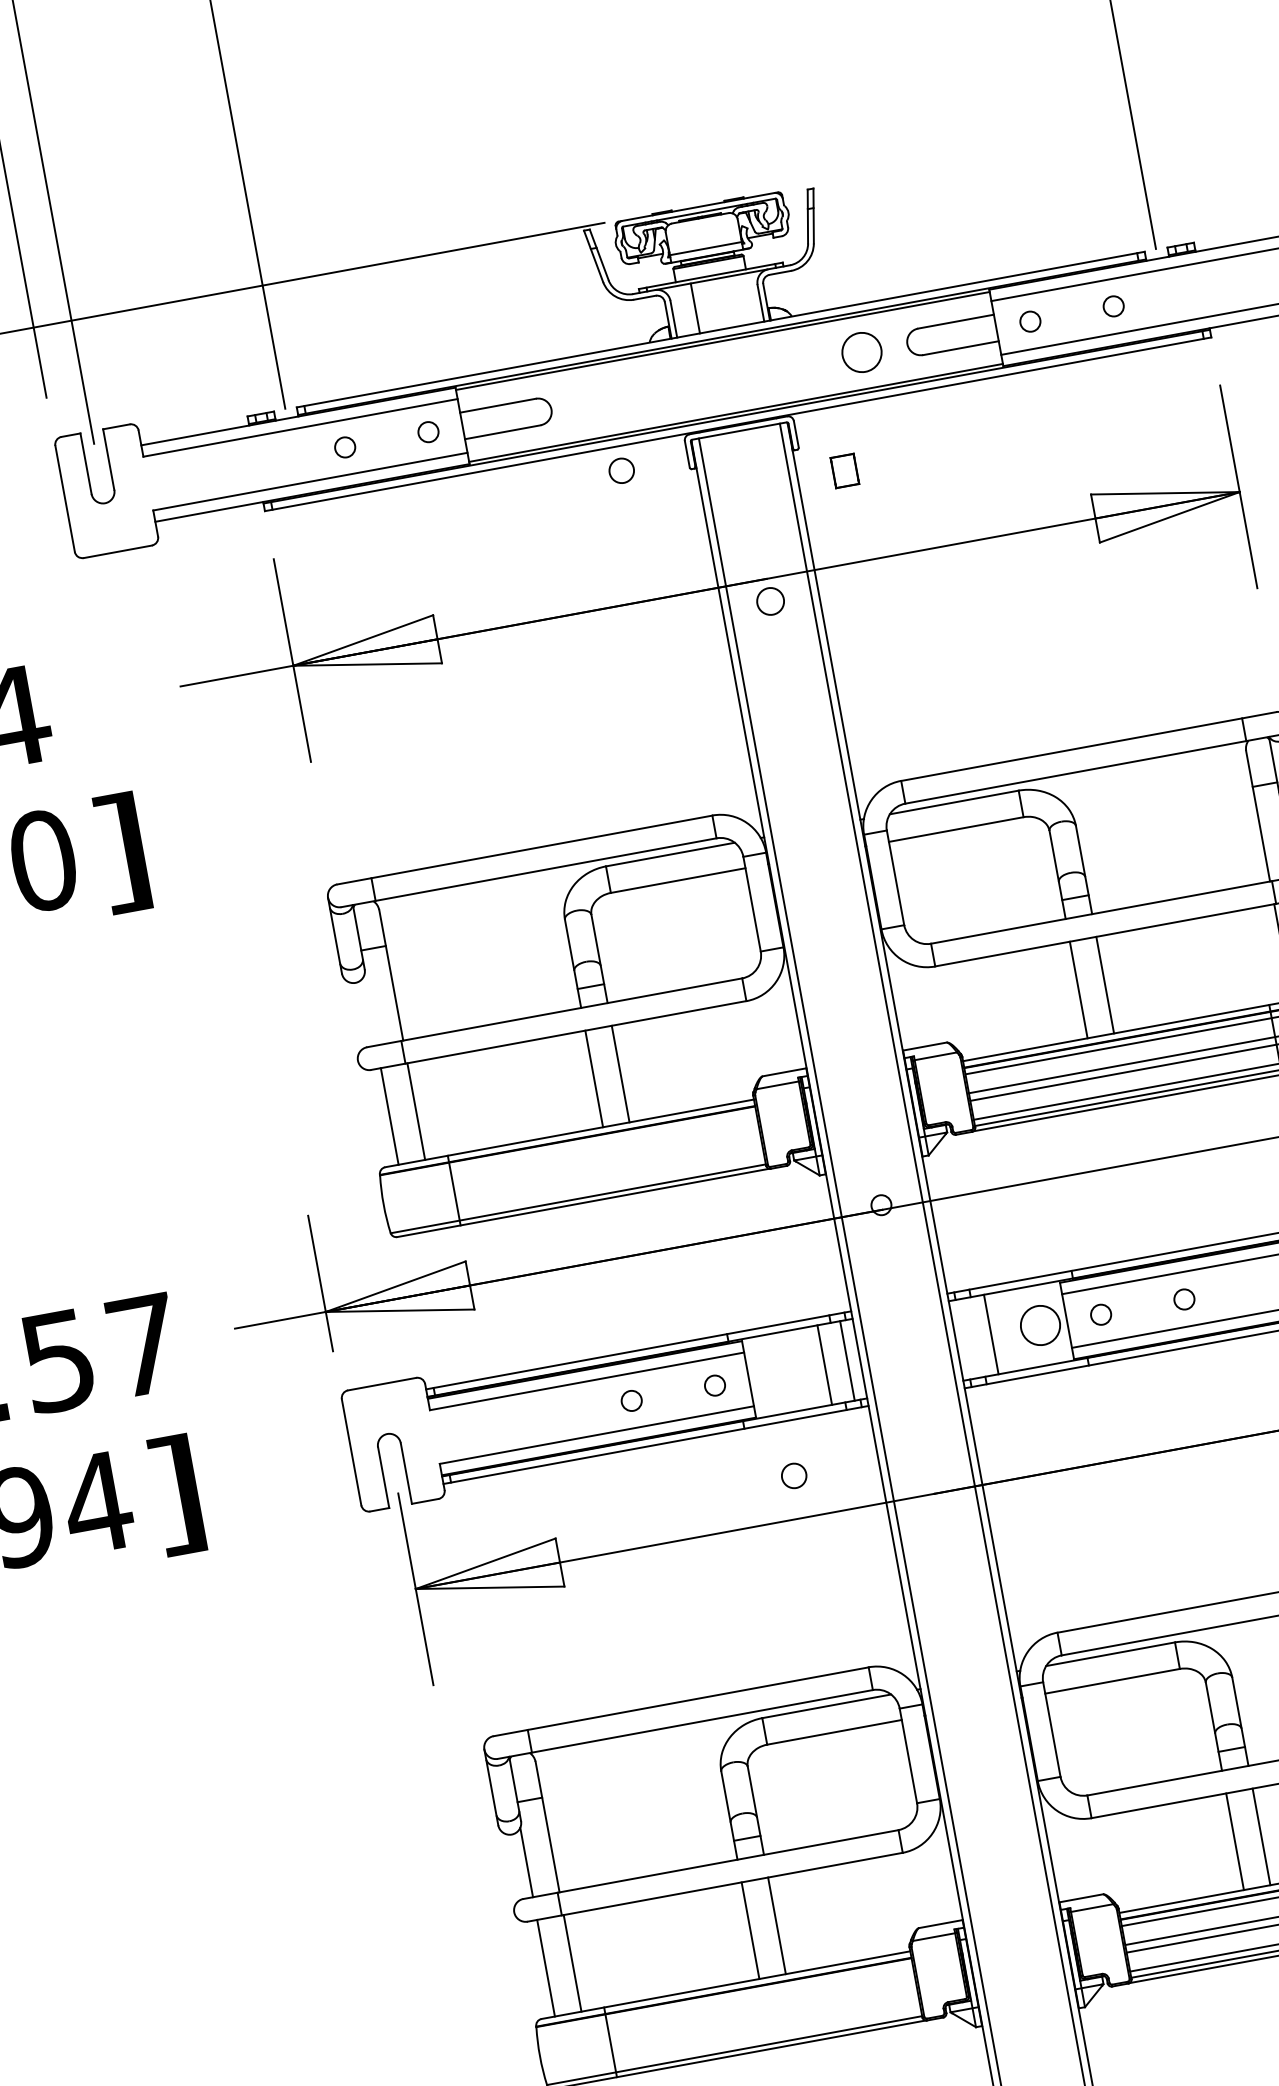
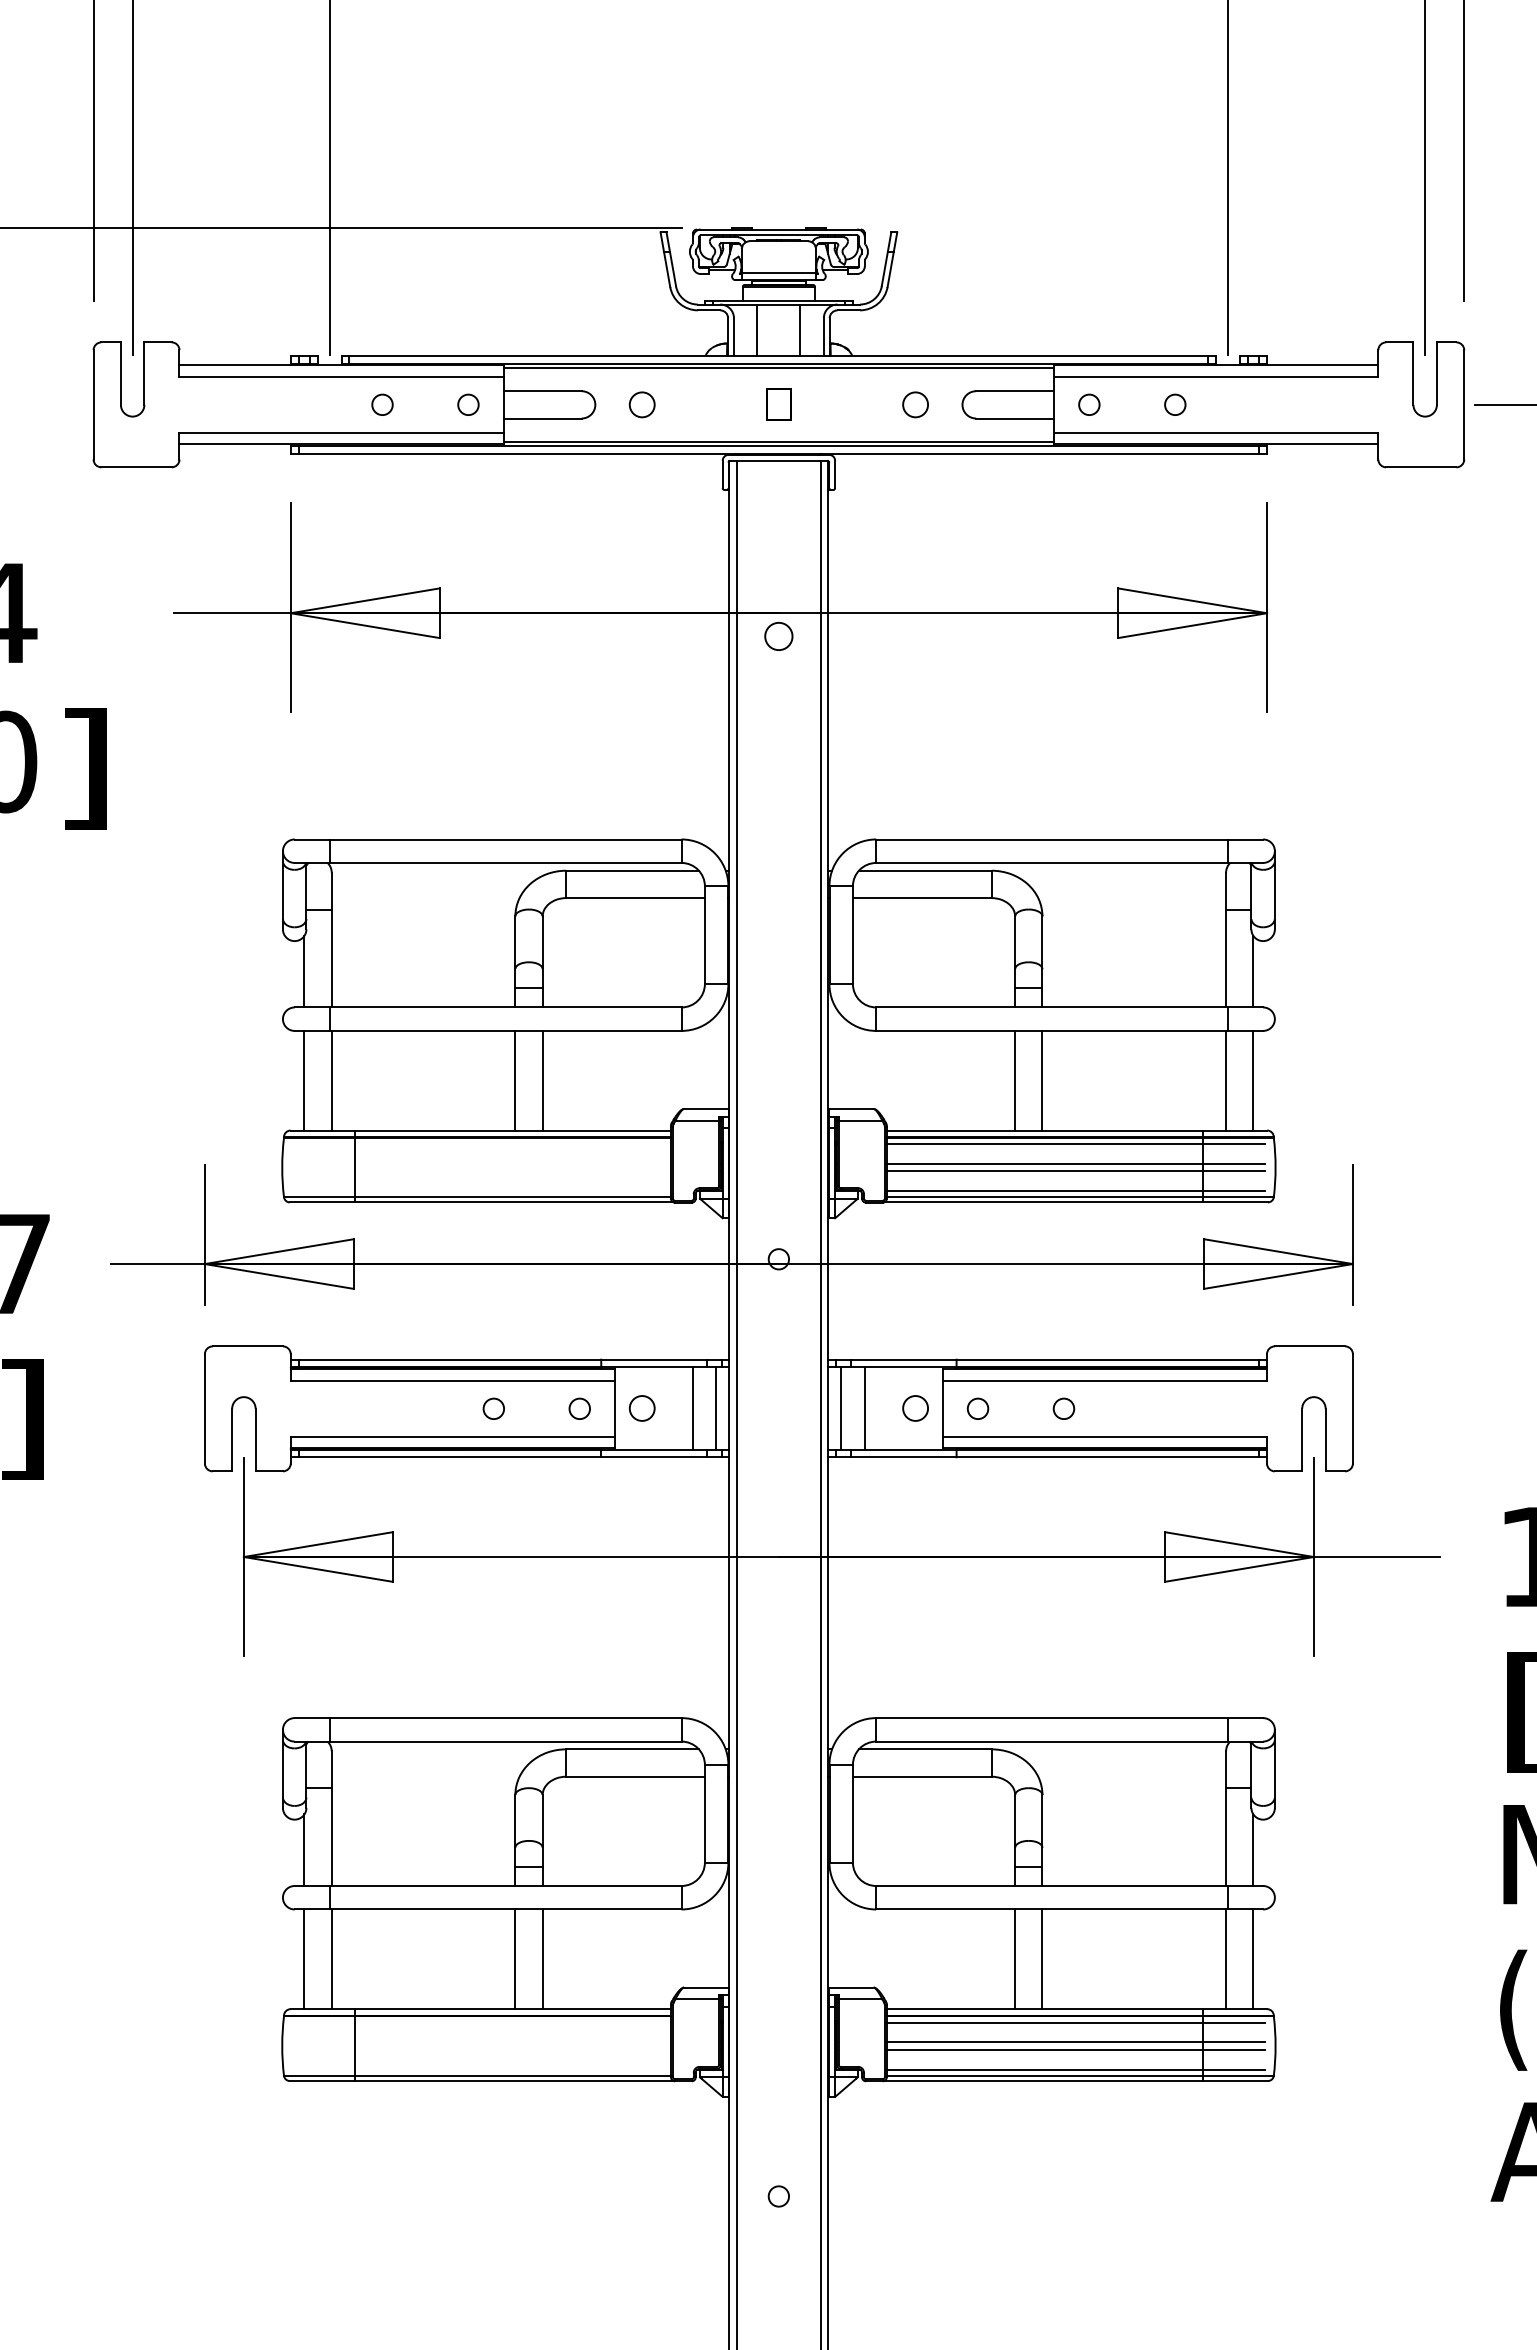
line: (737, 300) -> (800, 330), added
circle: (861, 352) -> (915, 404), size x0.62
circle: (620, 470) -> (641, 404), moved
part: (844, 470) -> (778, 404), moved
line: (370, 1010) -> (304, 971), added
circle: (1040, 1325) -> (915, 1408), size x0.62
line: (968, 1338) -> (841, 1408), added
circle: (793, 1476) -> (641, 1408), moved

